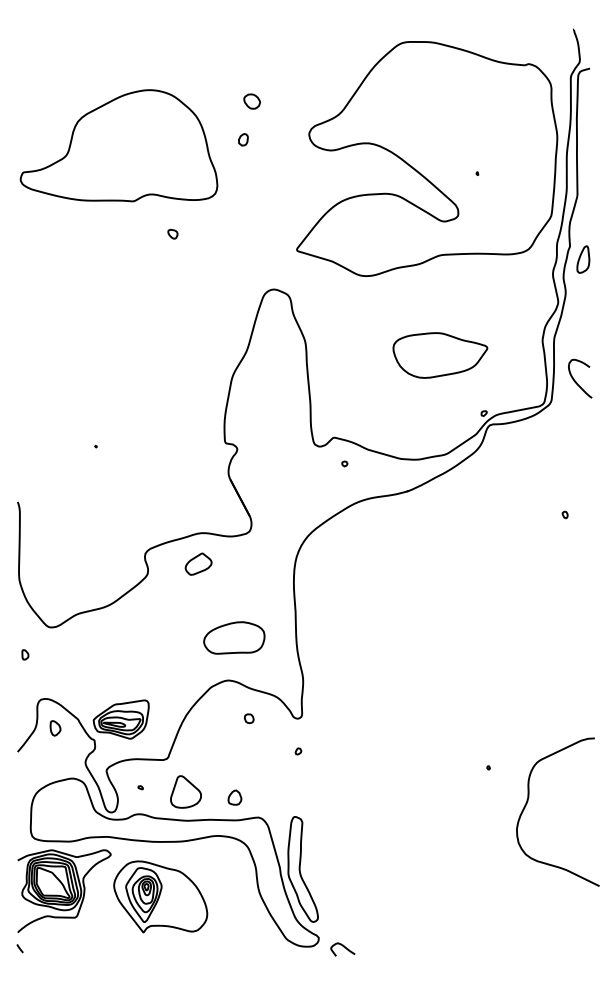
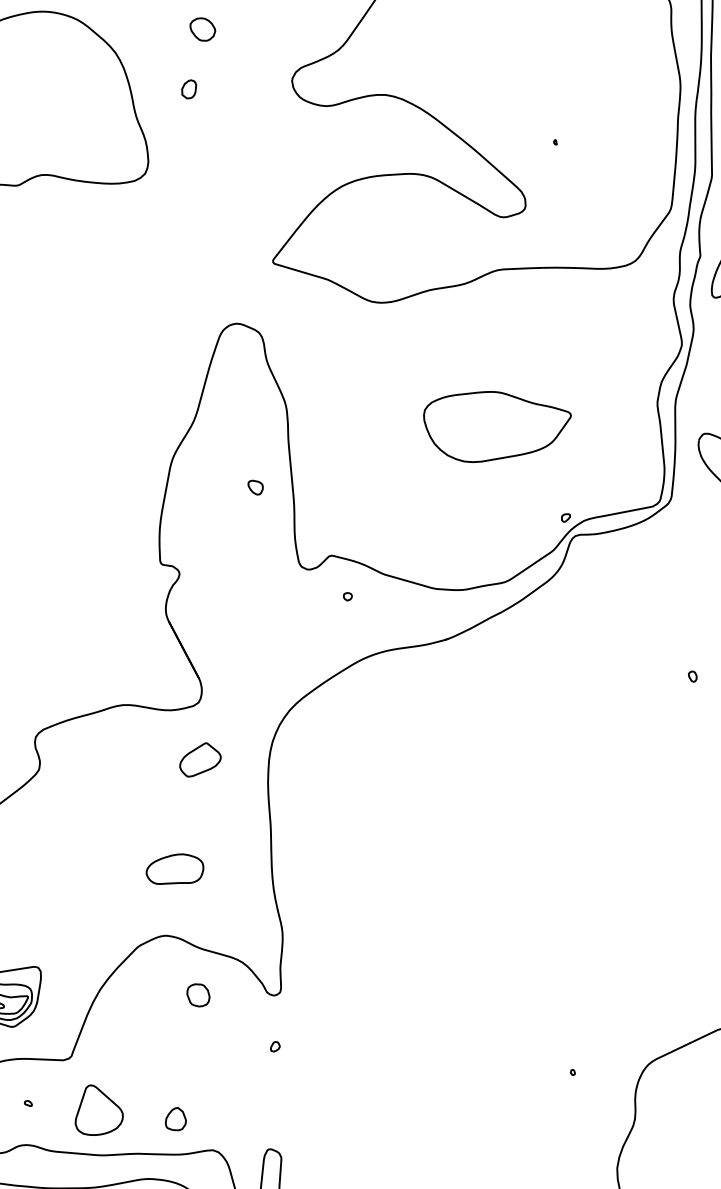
part: (172, 234) -> (254, 488), moved
part: (198, 563) -> (200, 758), moved
part: (234, 637) -> (175, 868), size x0.6
part: (248, 718) -> (197, 995), size x1.6

